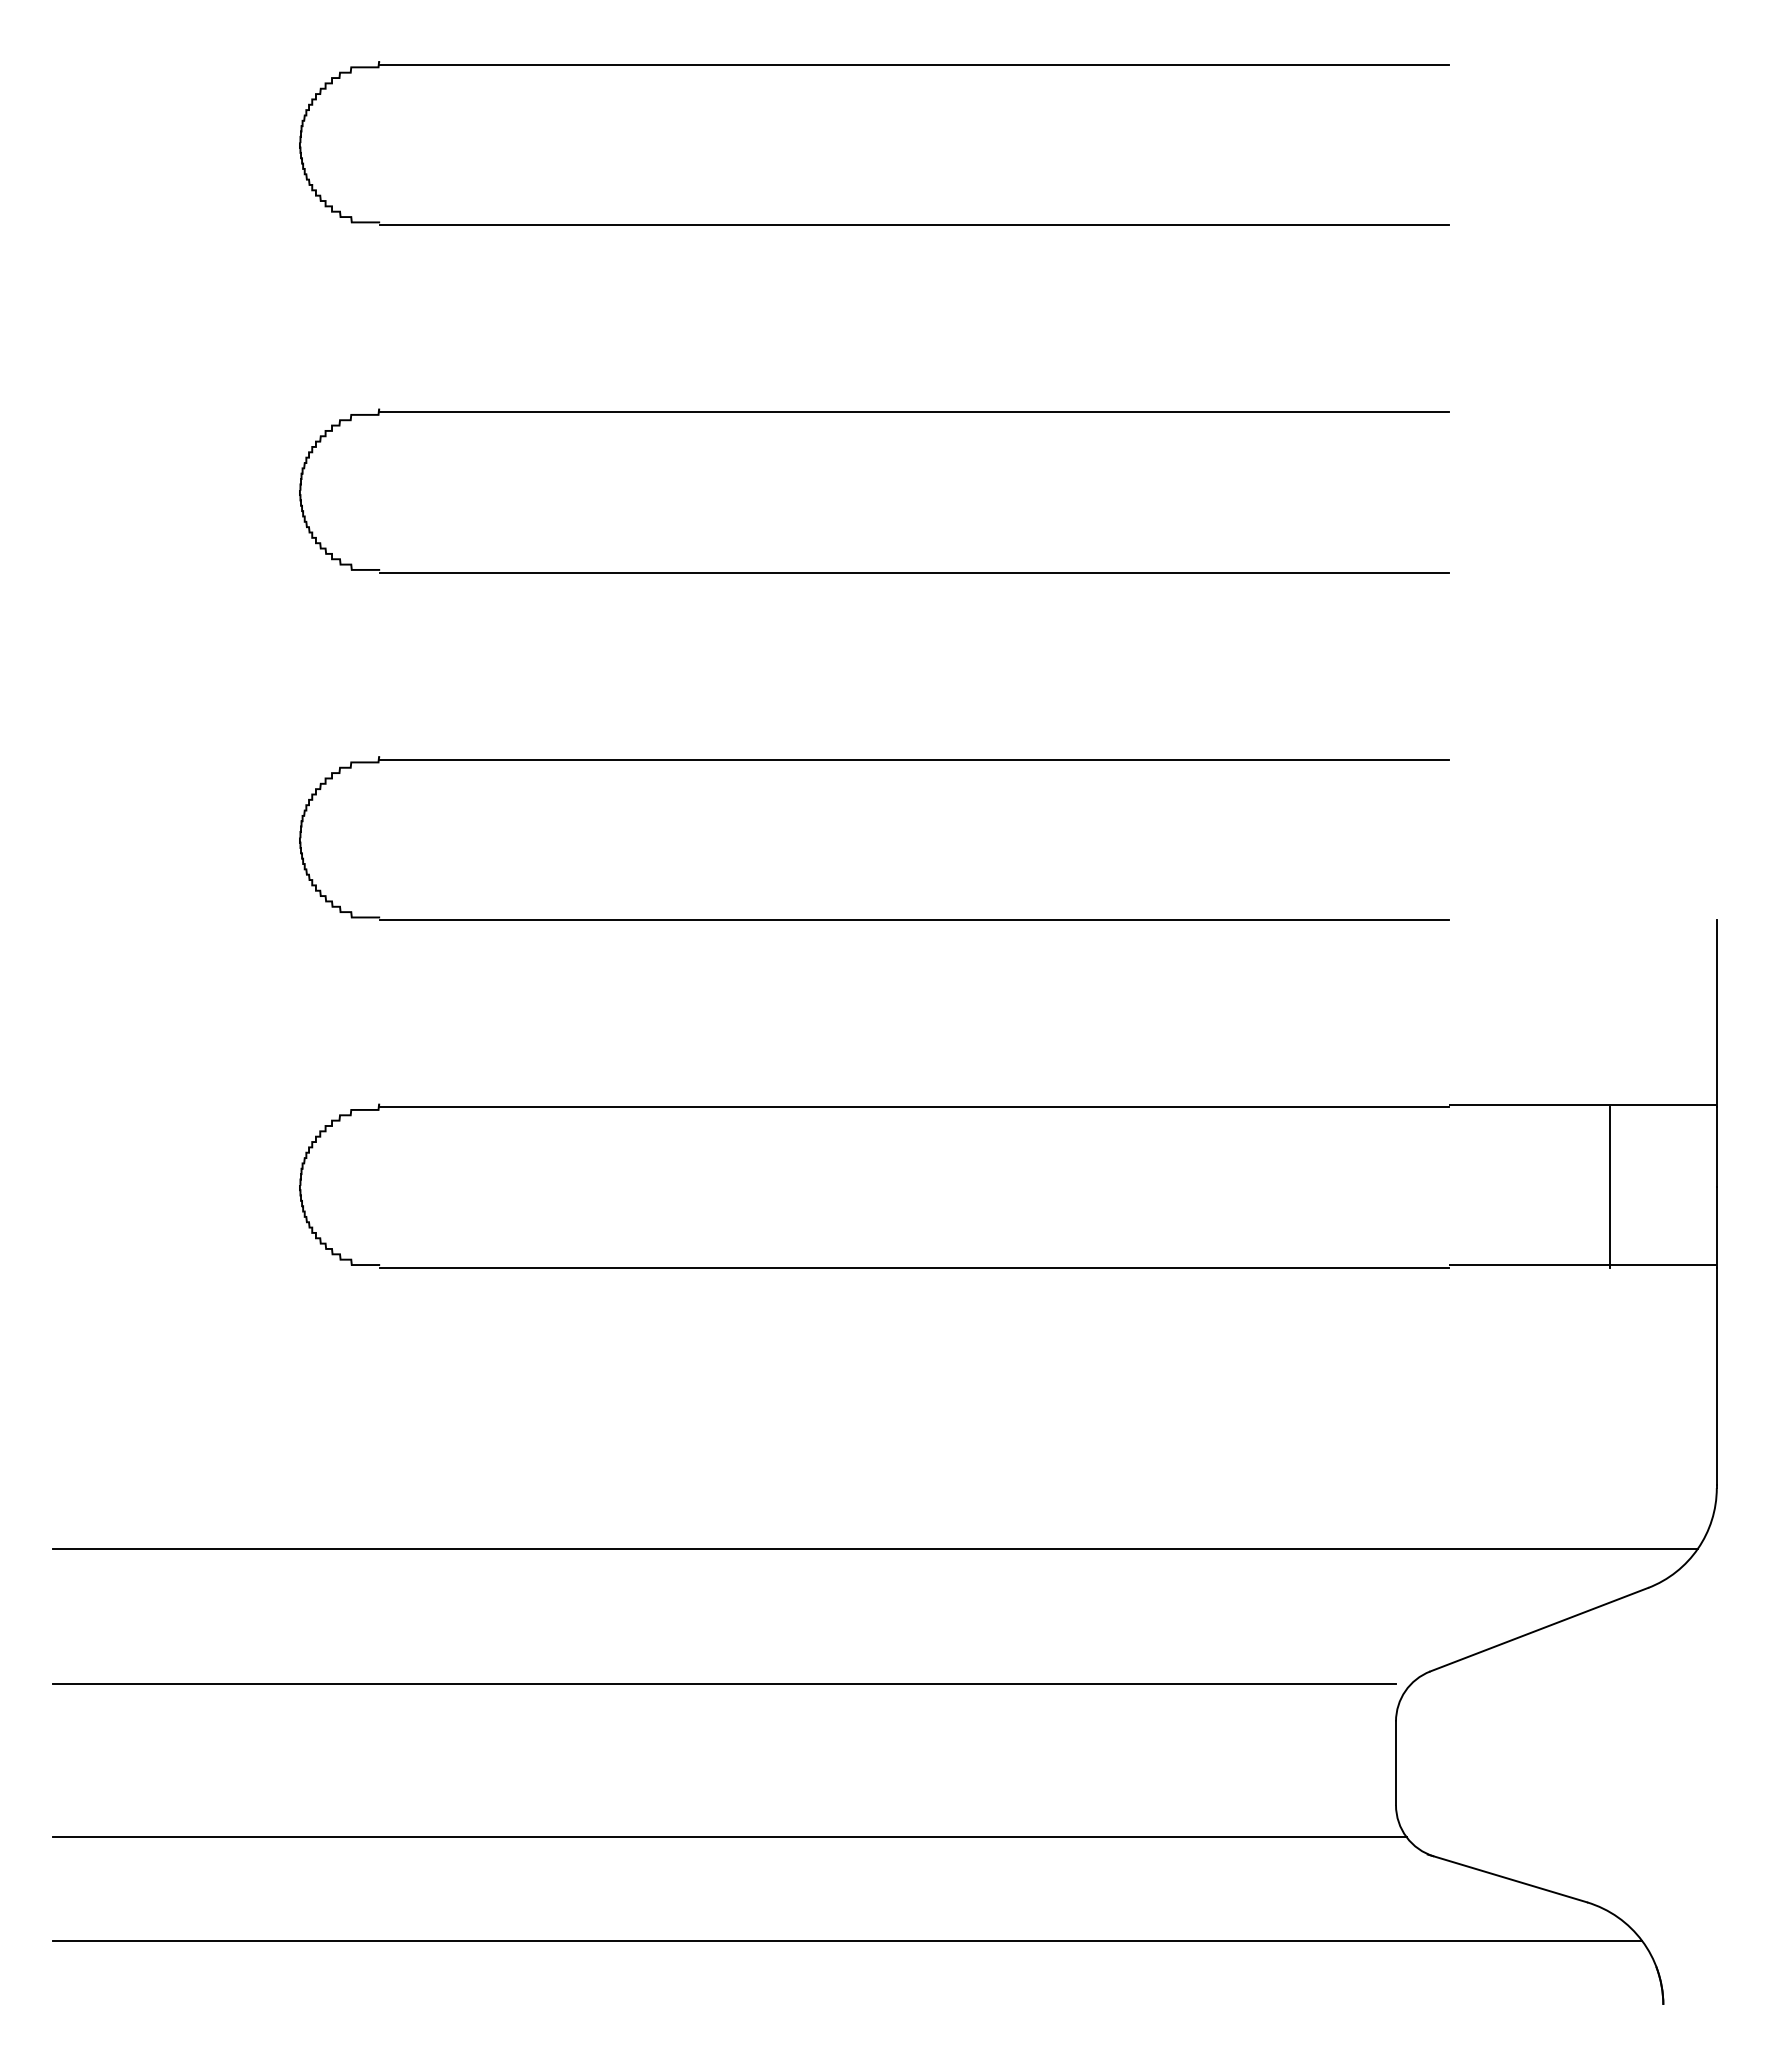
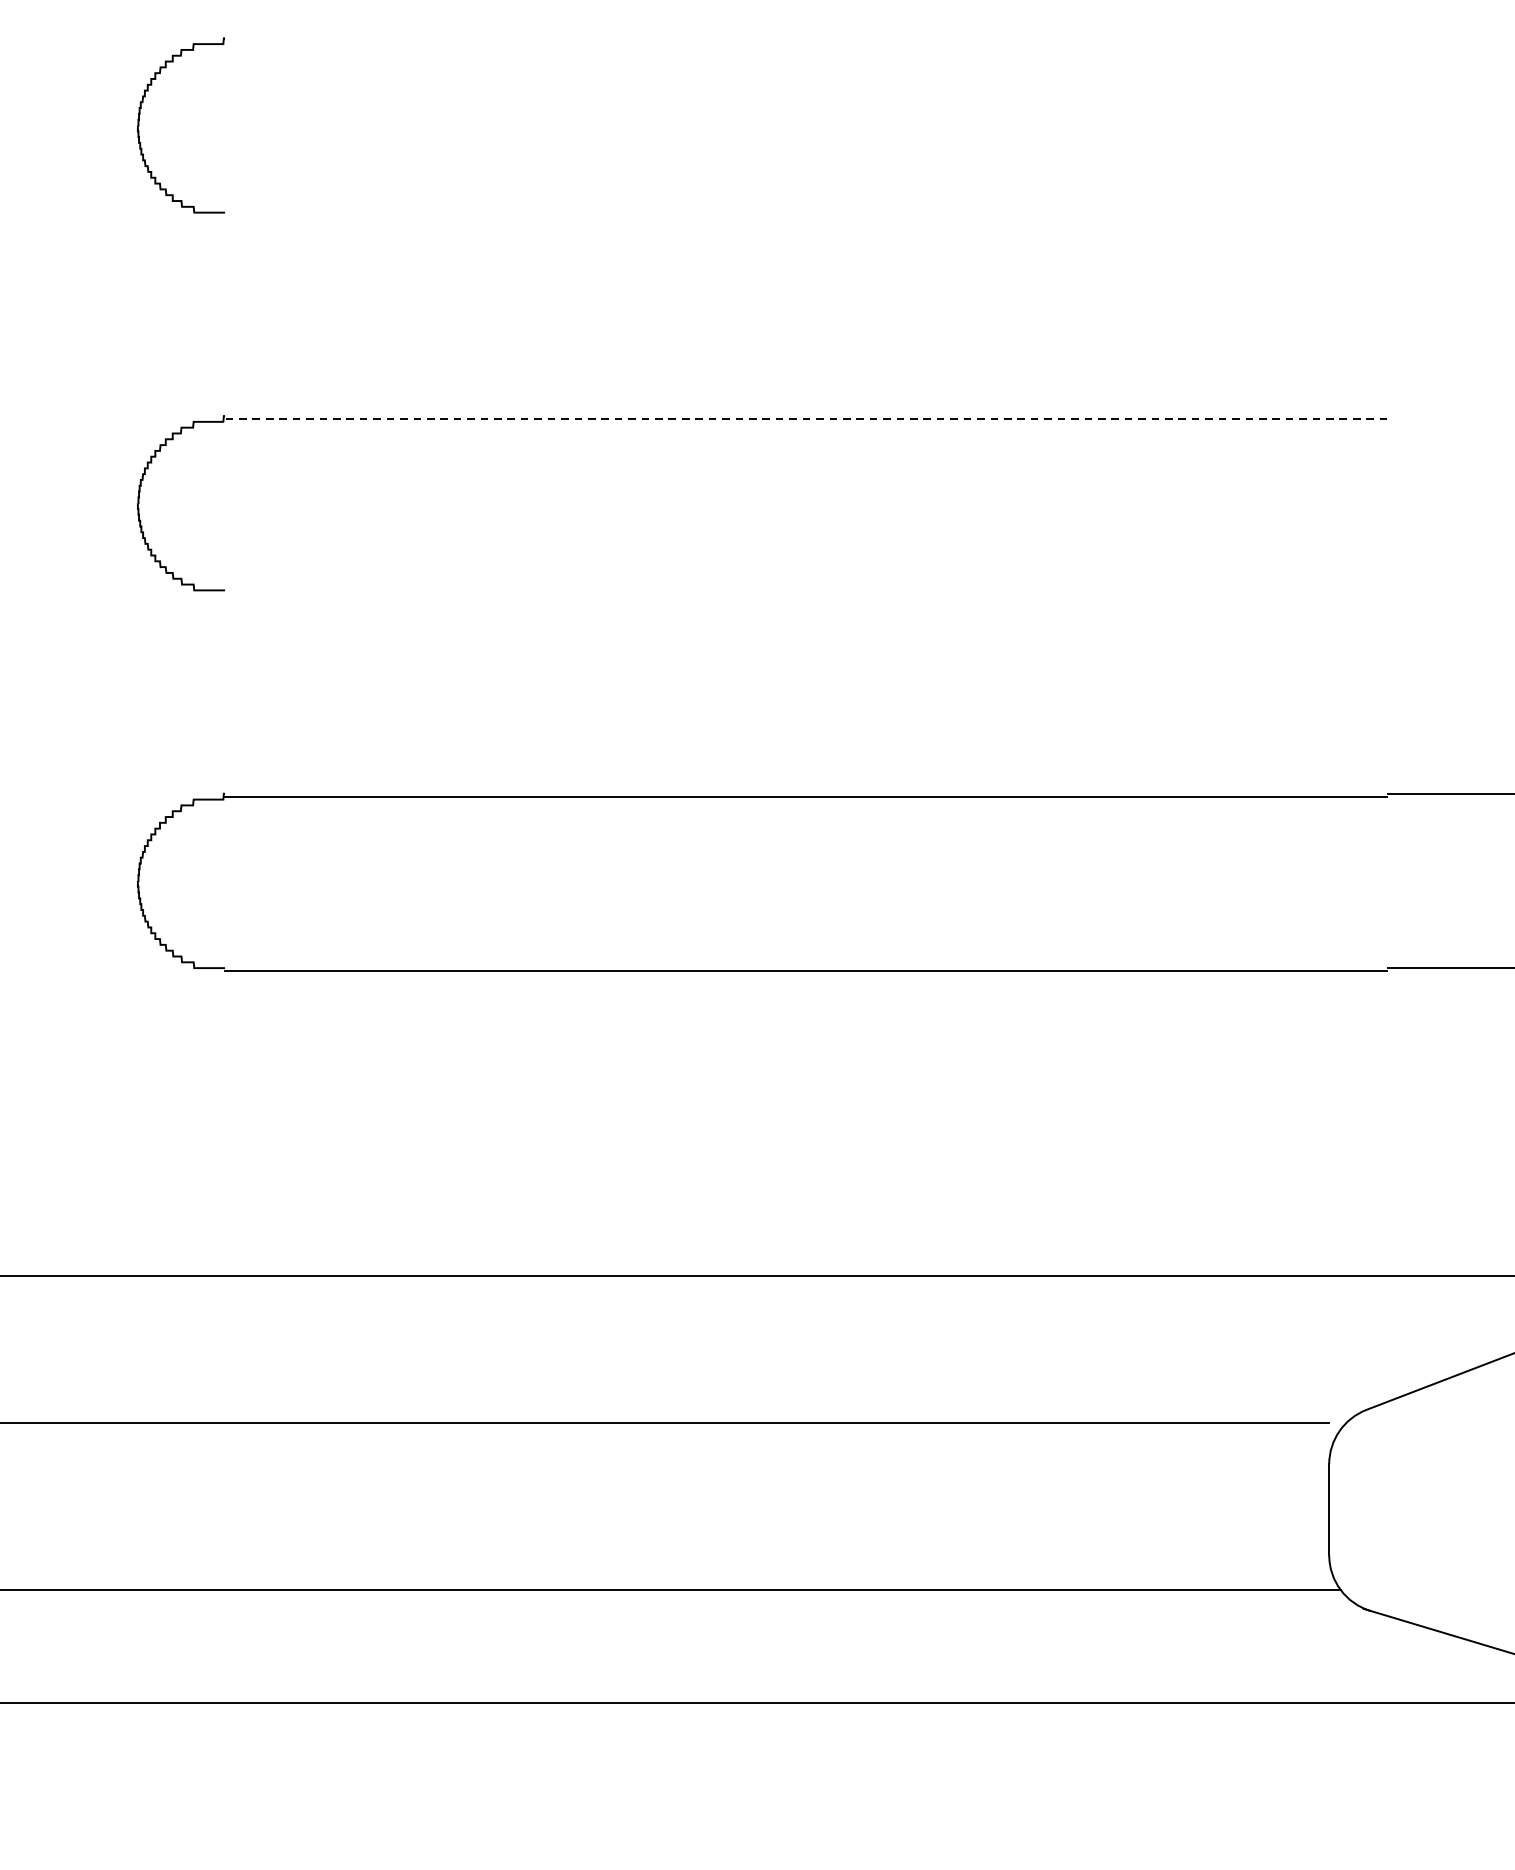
line: (914, 412) -> (805, 41), removed
line: (914, 572) -> (805, 215), removed
line: (914, 759) -> (805, 418), solid -> dashed
line: (914, 920) -> (805, 593), removed

